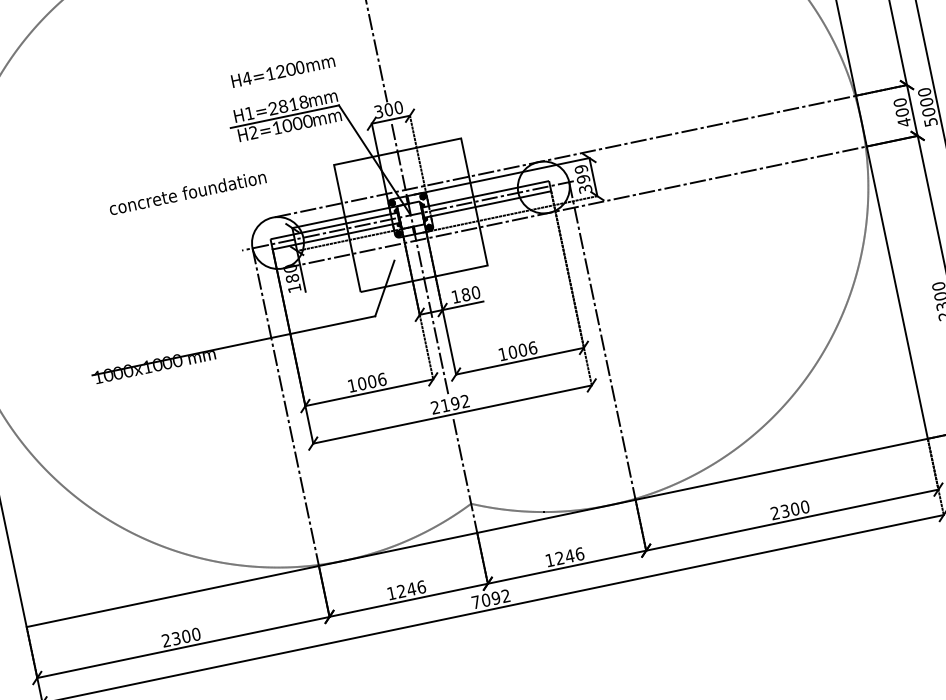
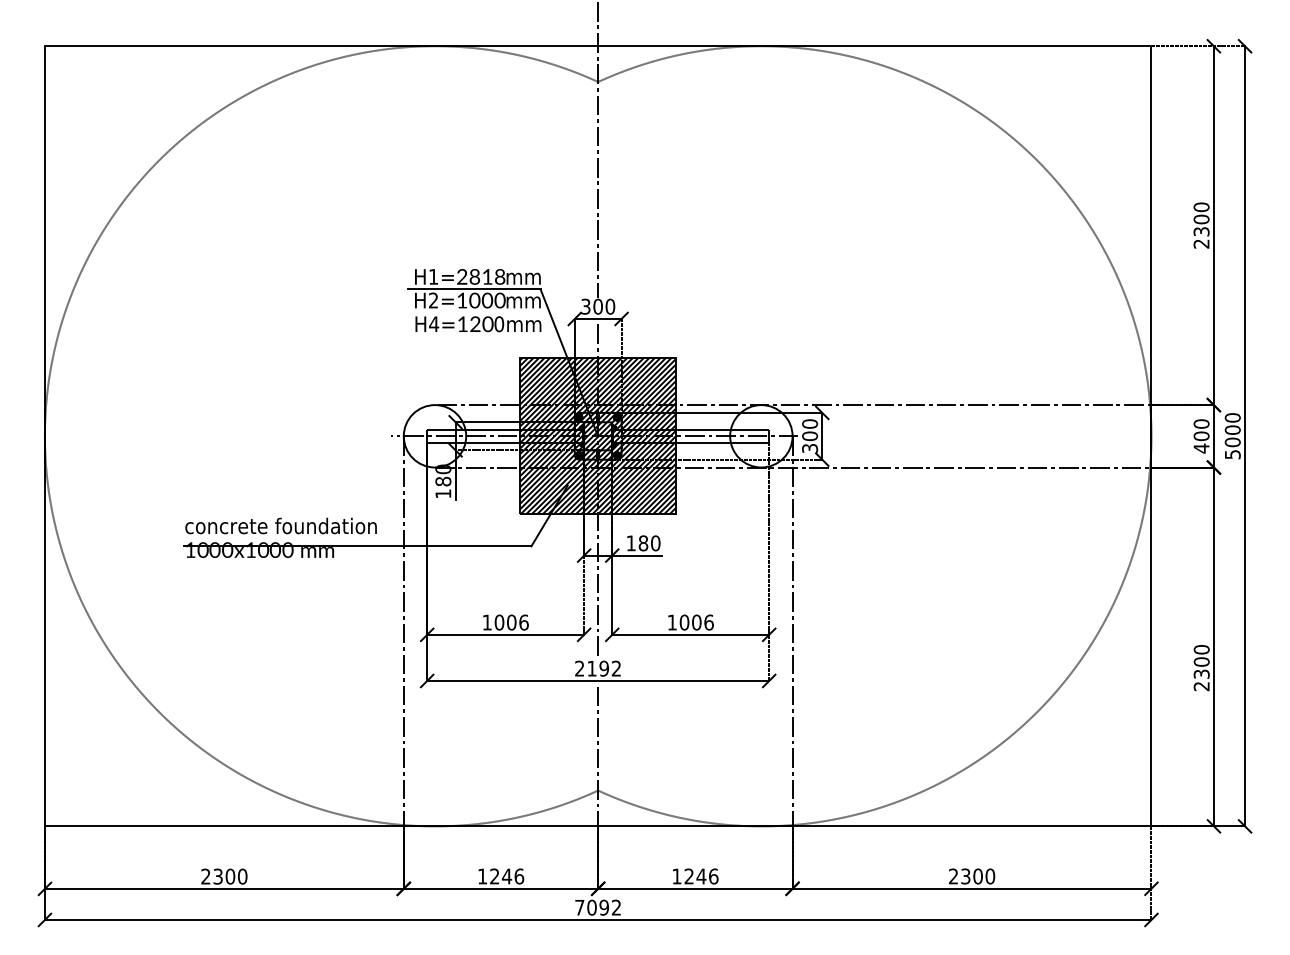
text: (283, 71) -> (478, 324), moved
text: (582, 174) -> (810, 430), 399 -> 300
text: (187, 192) -> (280, 525), moved
hatch: (411, 215) -> (598, 436), added

